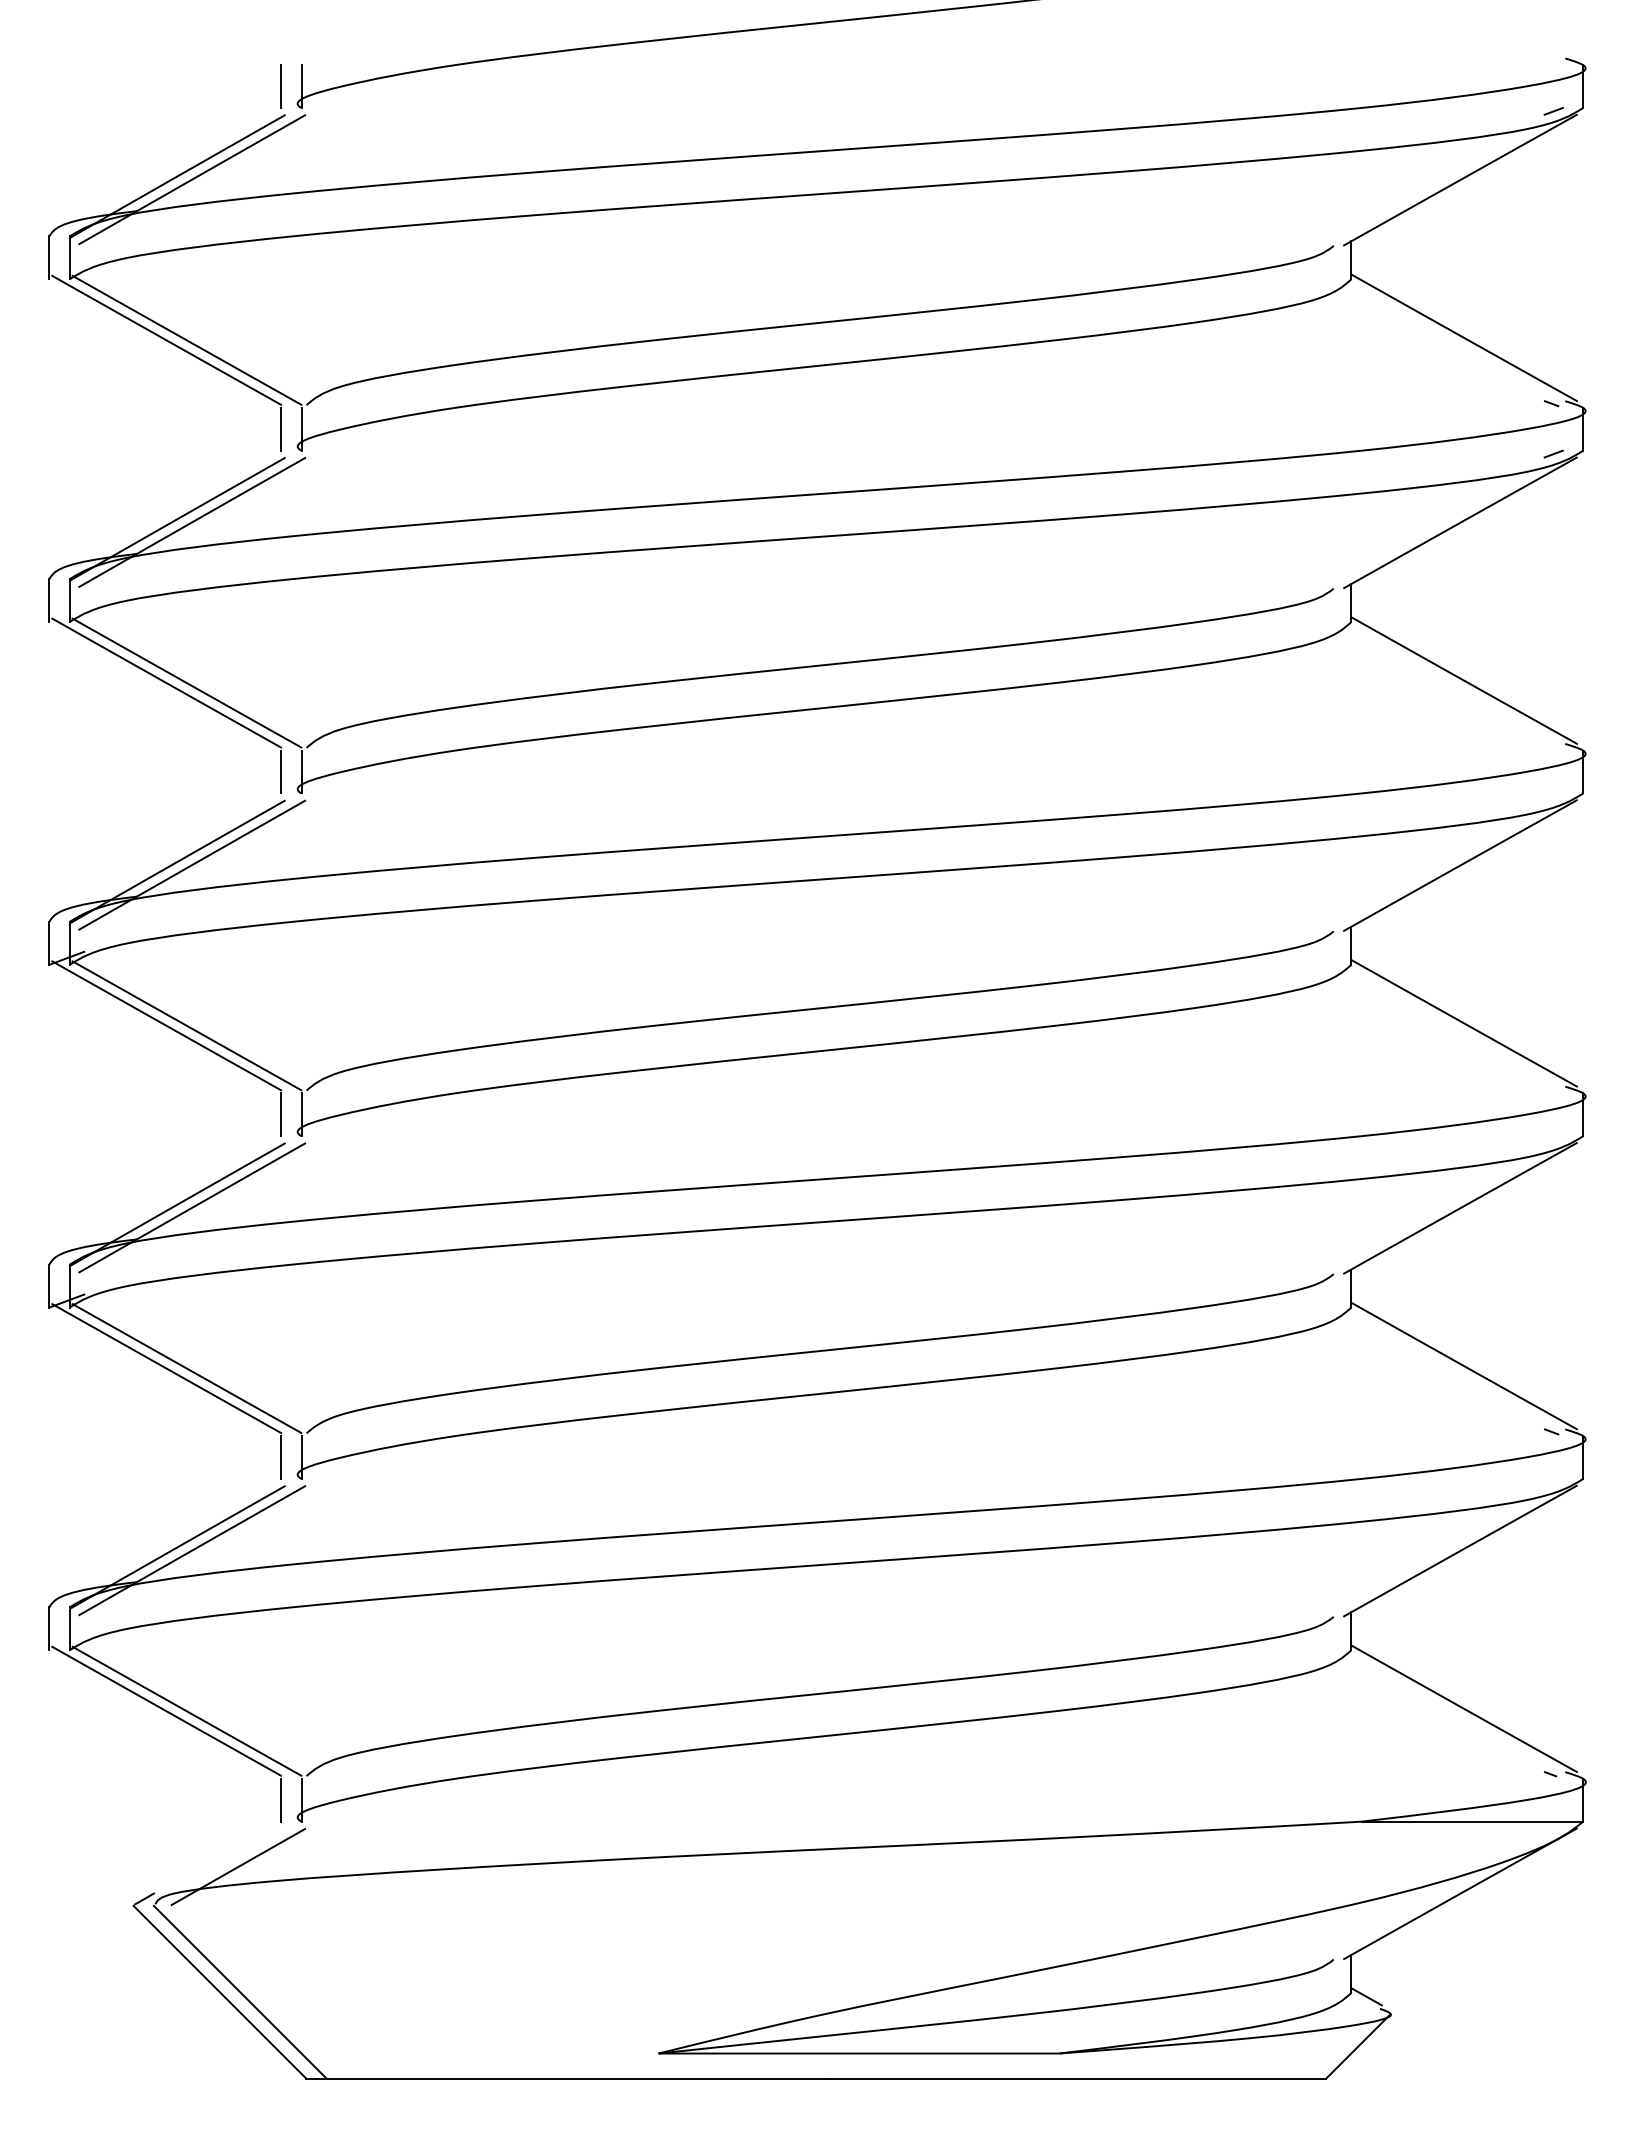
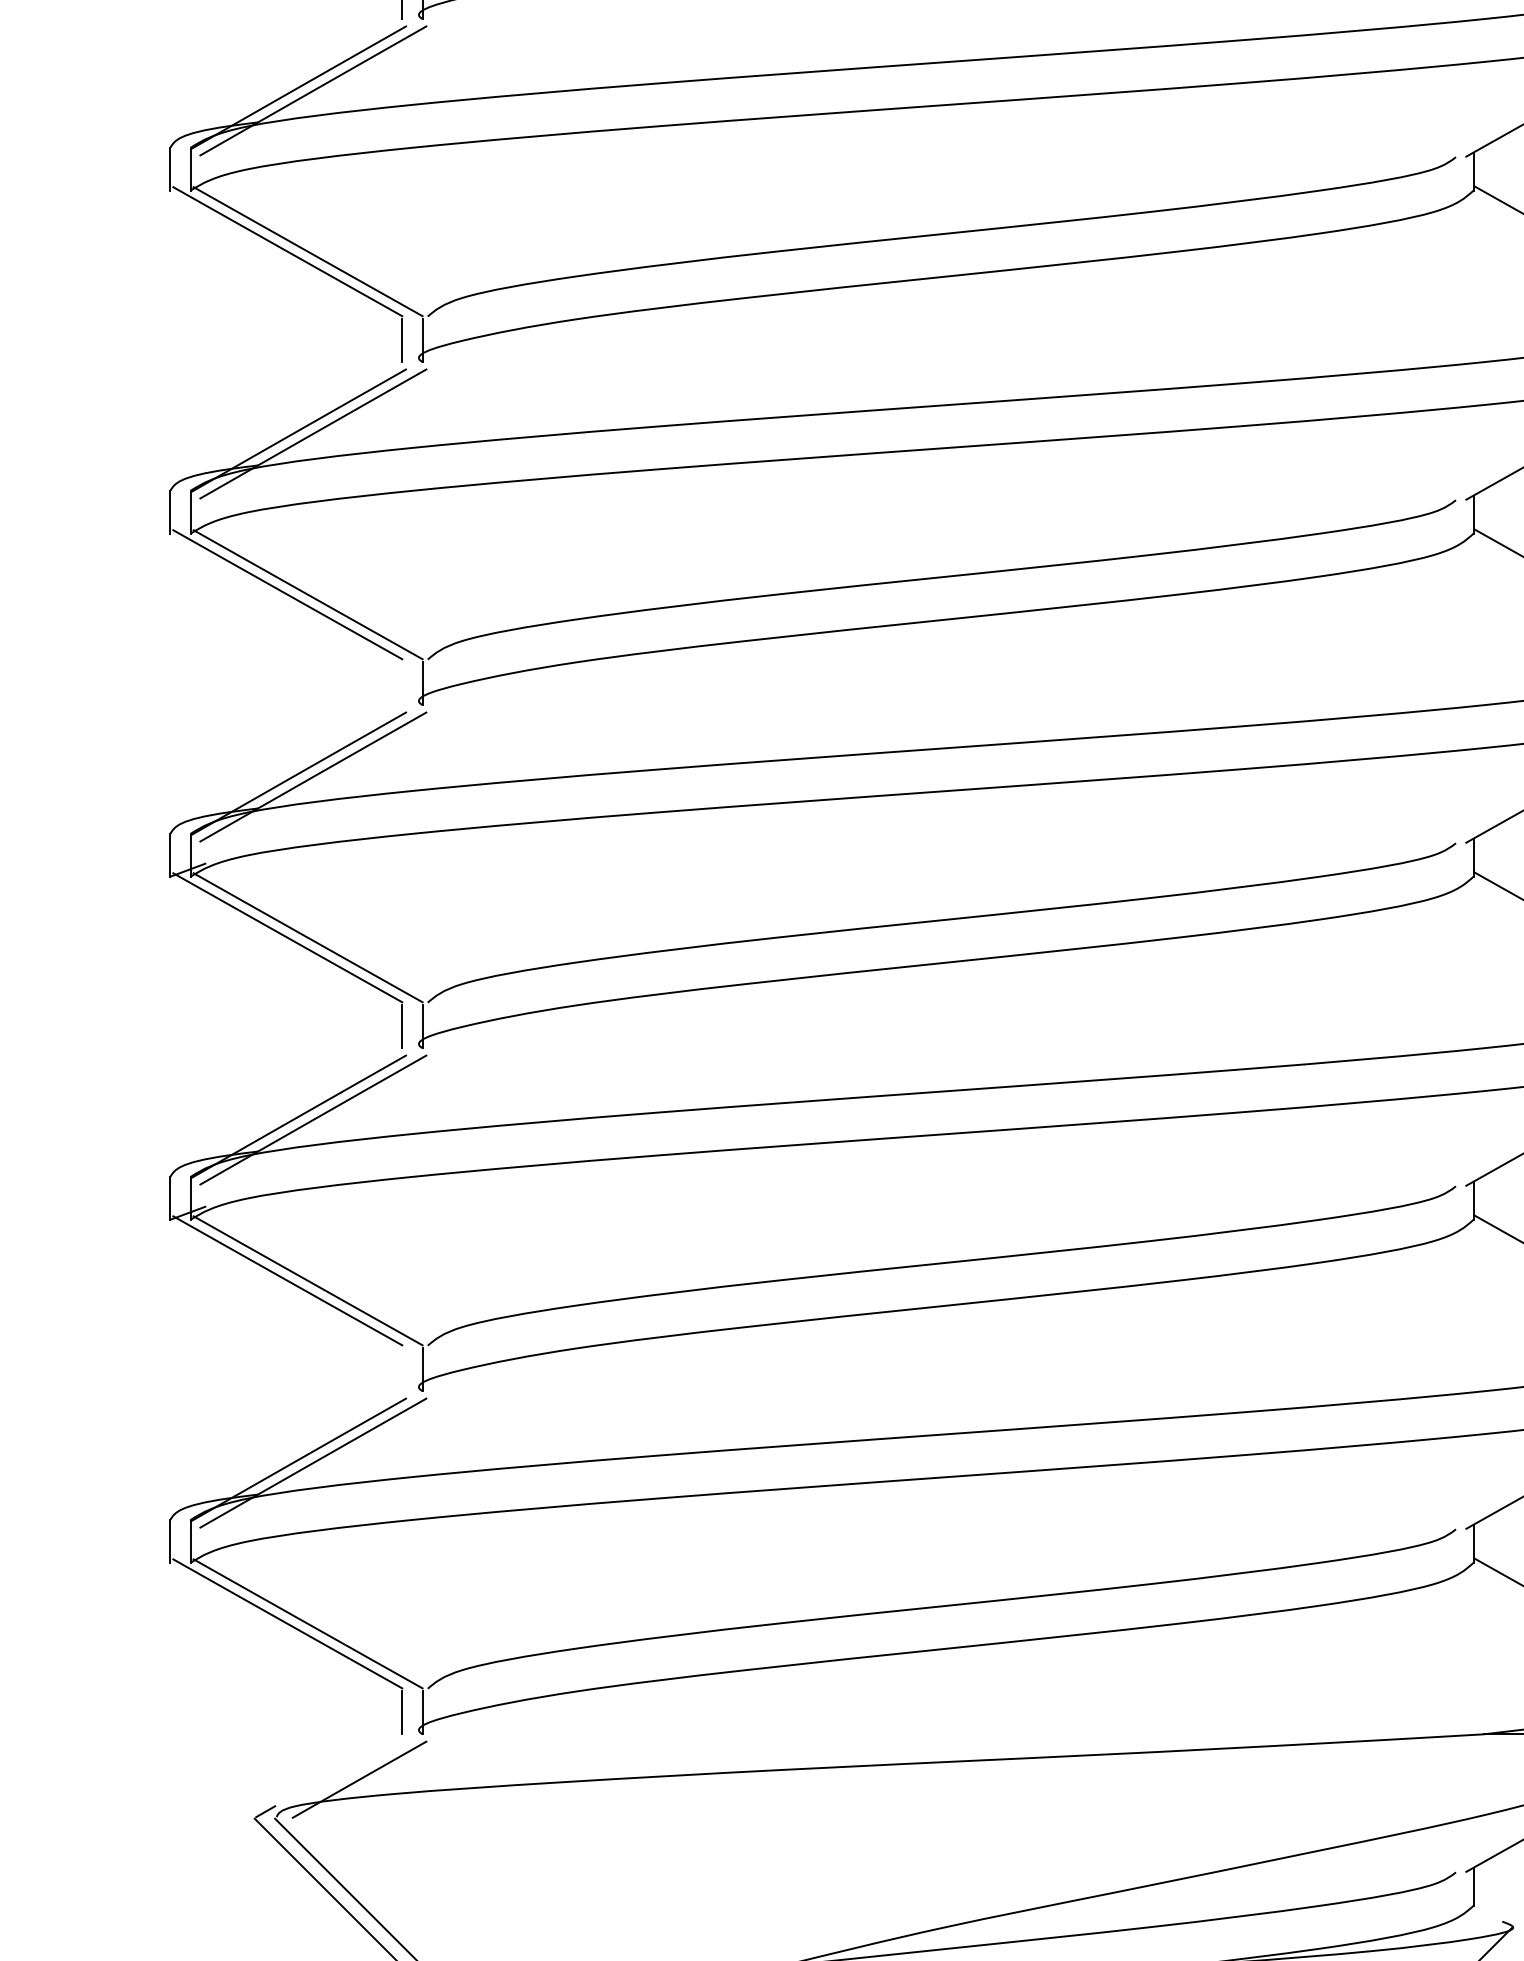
line: (281, 771) -> (402, 683), removed
line: (281, 1457) -> (402, 1369), removed
line: (1366, 1996) -> (1488, 1909), removed

